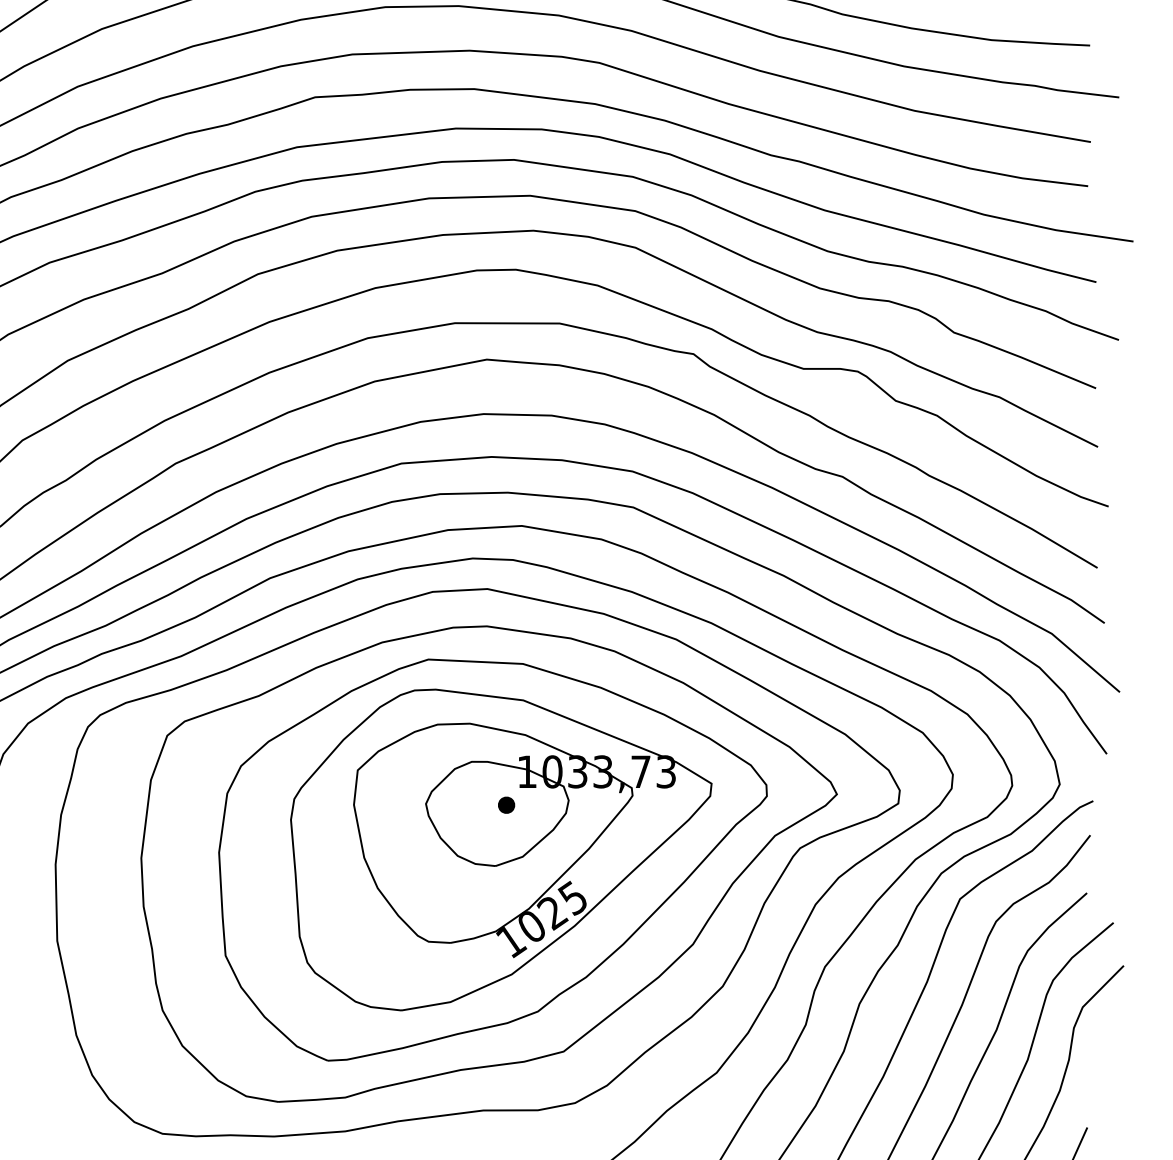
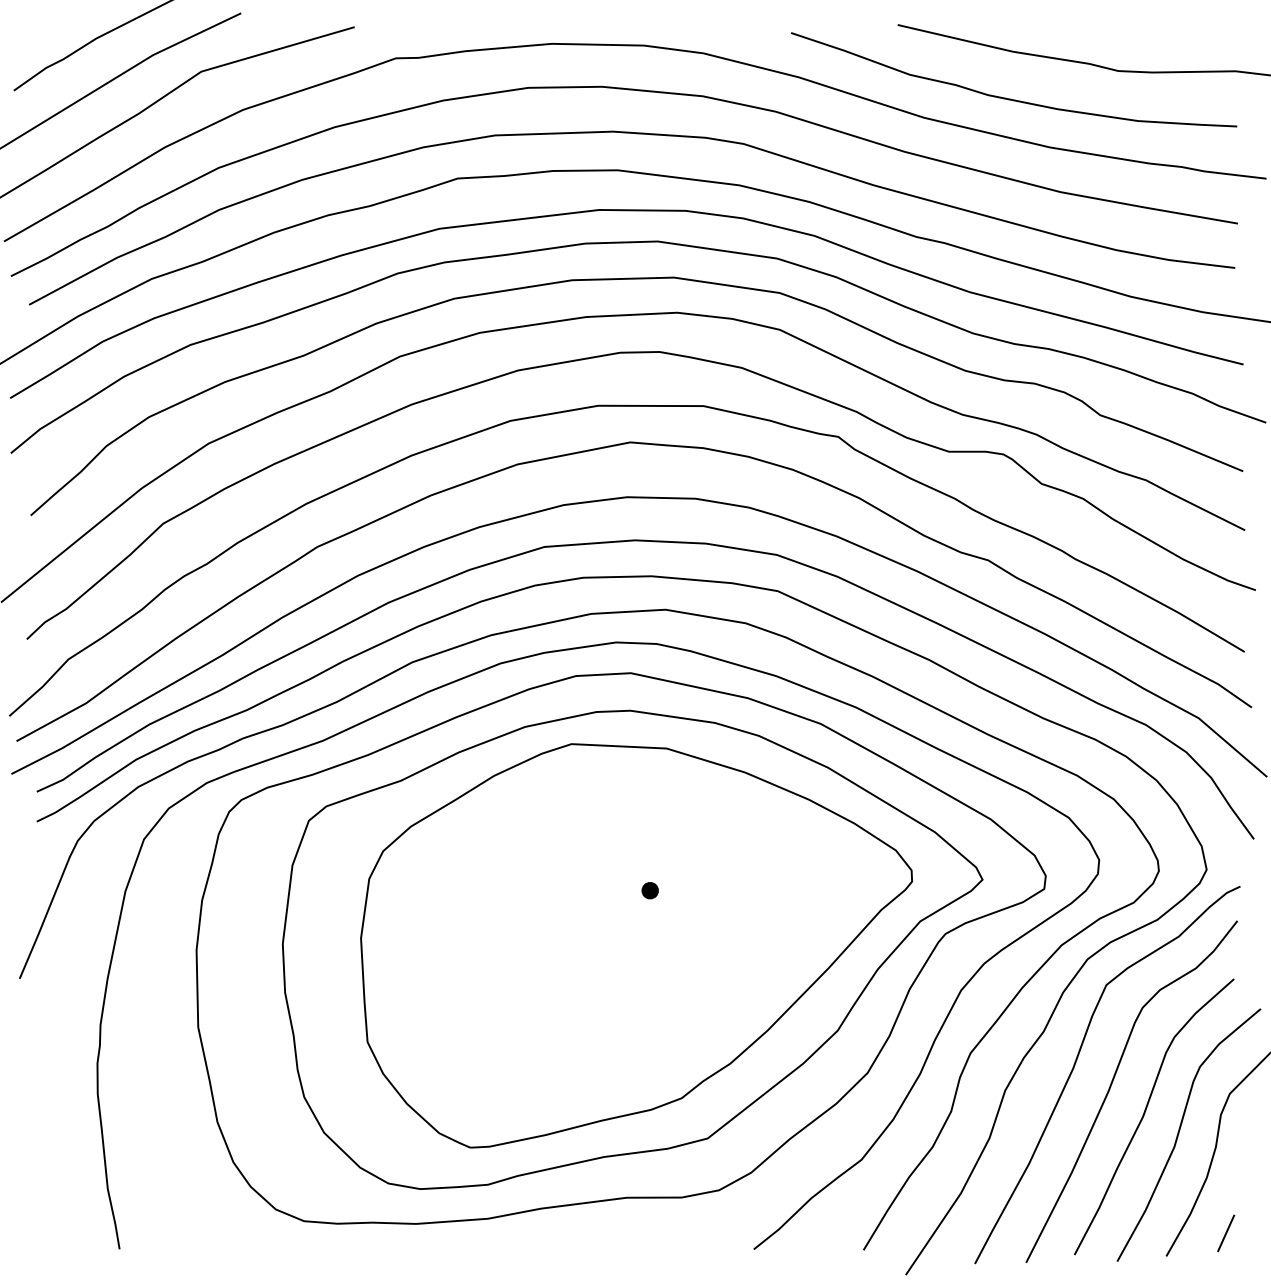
part: (500, 849) -> (644, 935), removed

